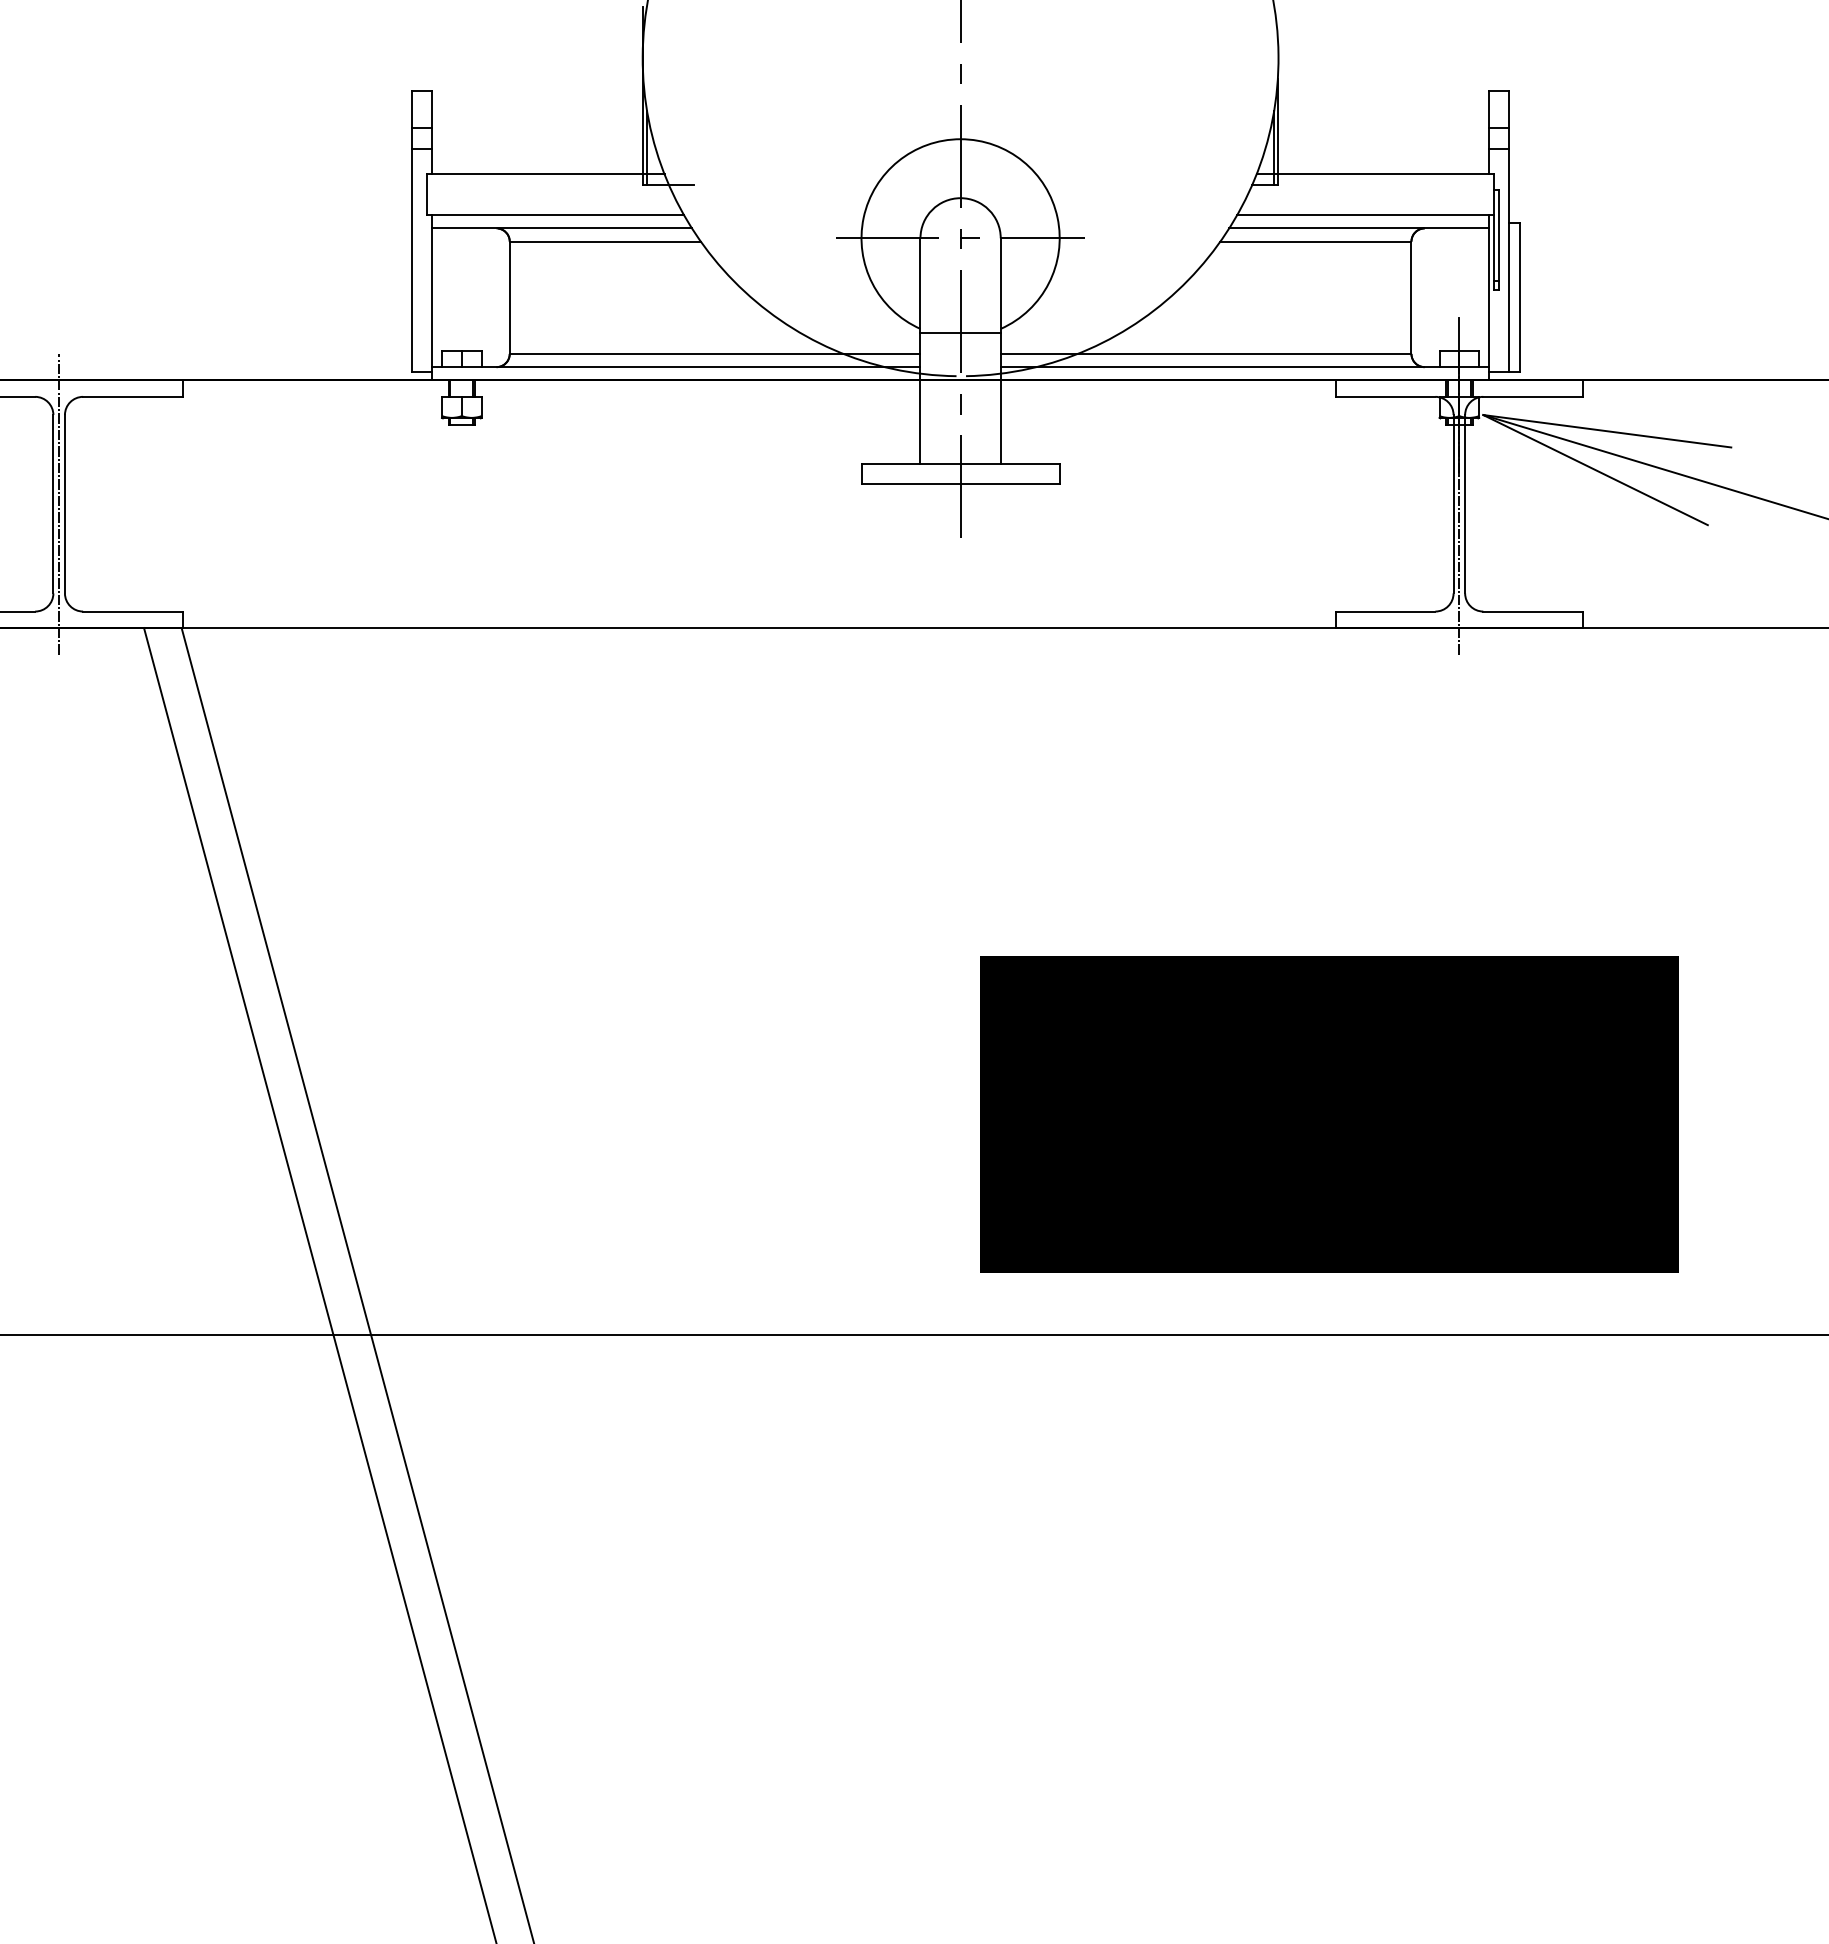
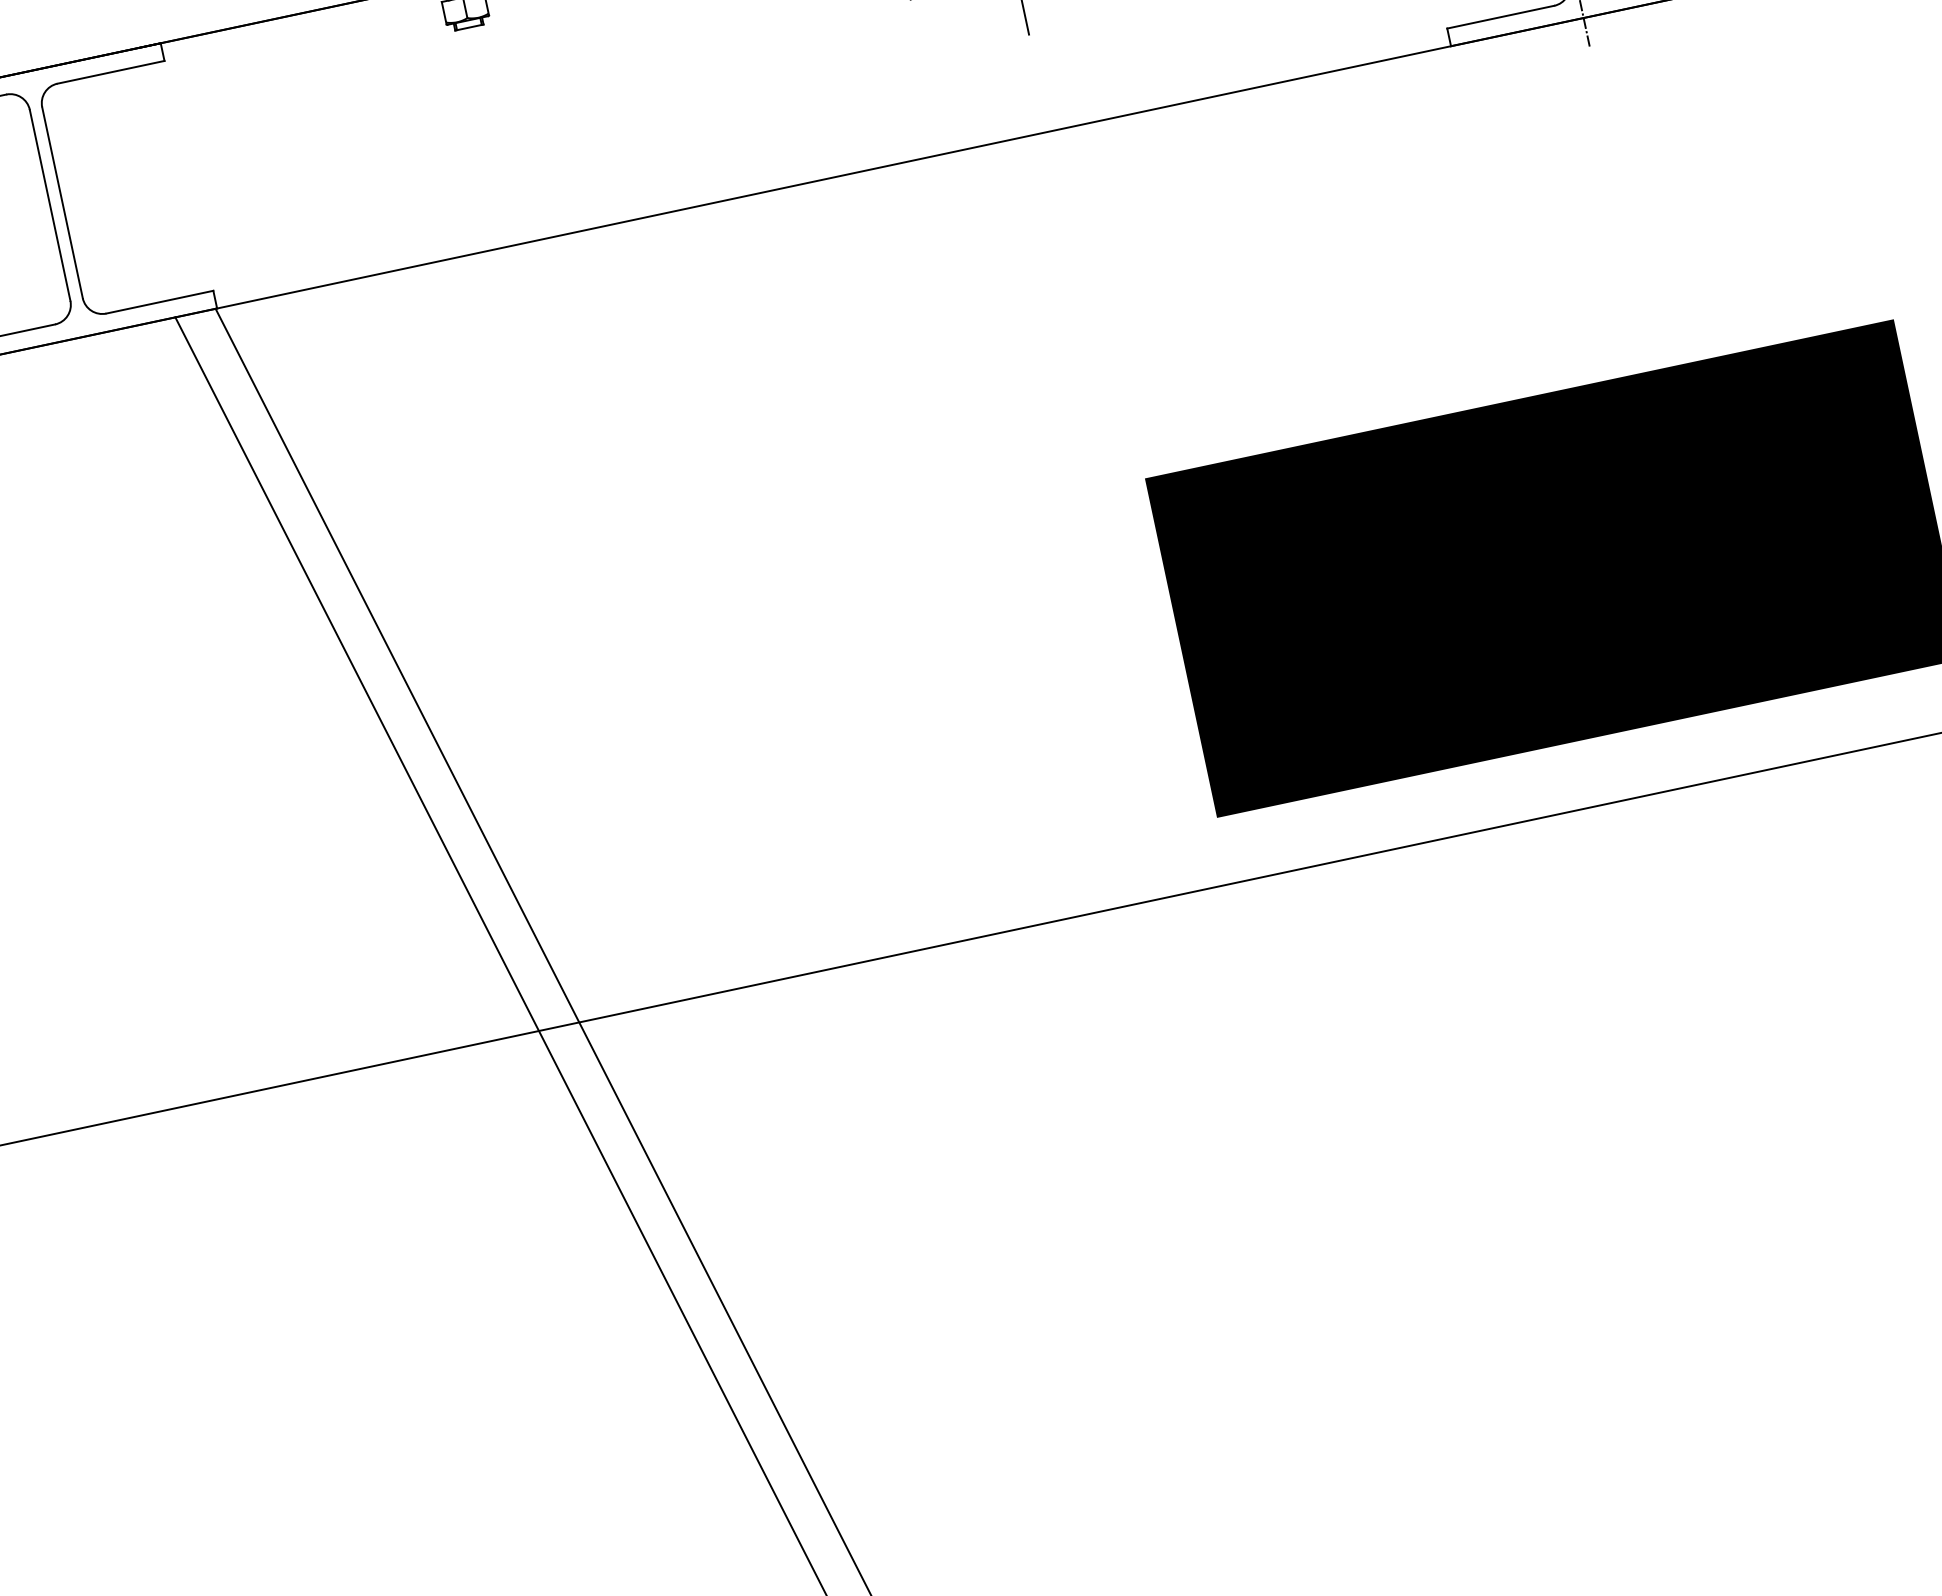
line: (59, 503) -> (56, 203), removed

